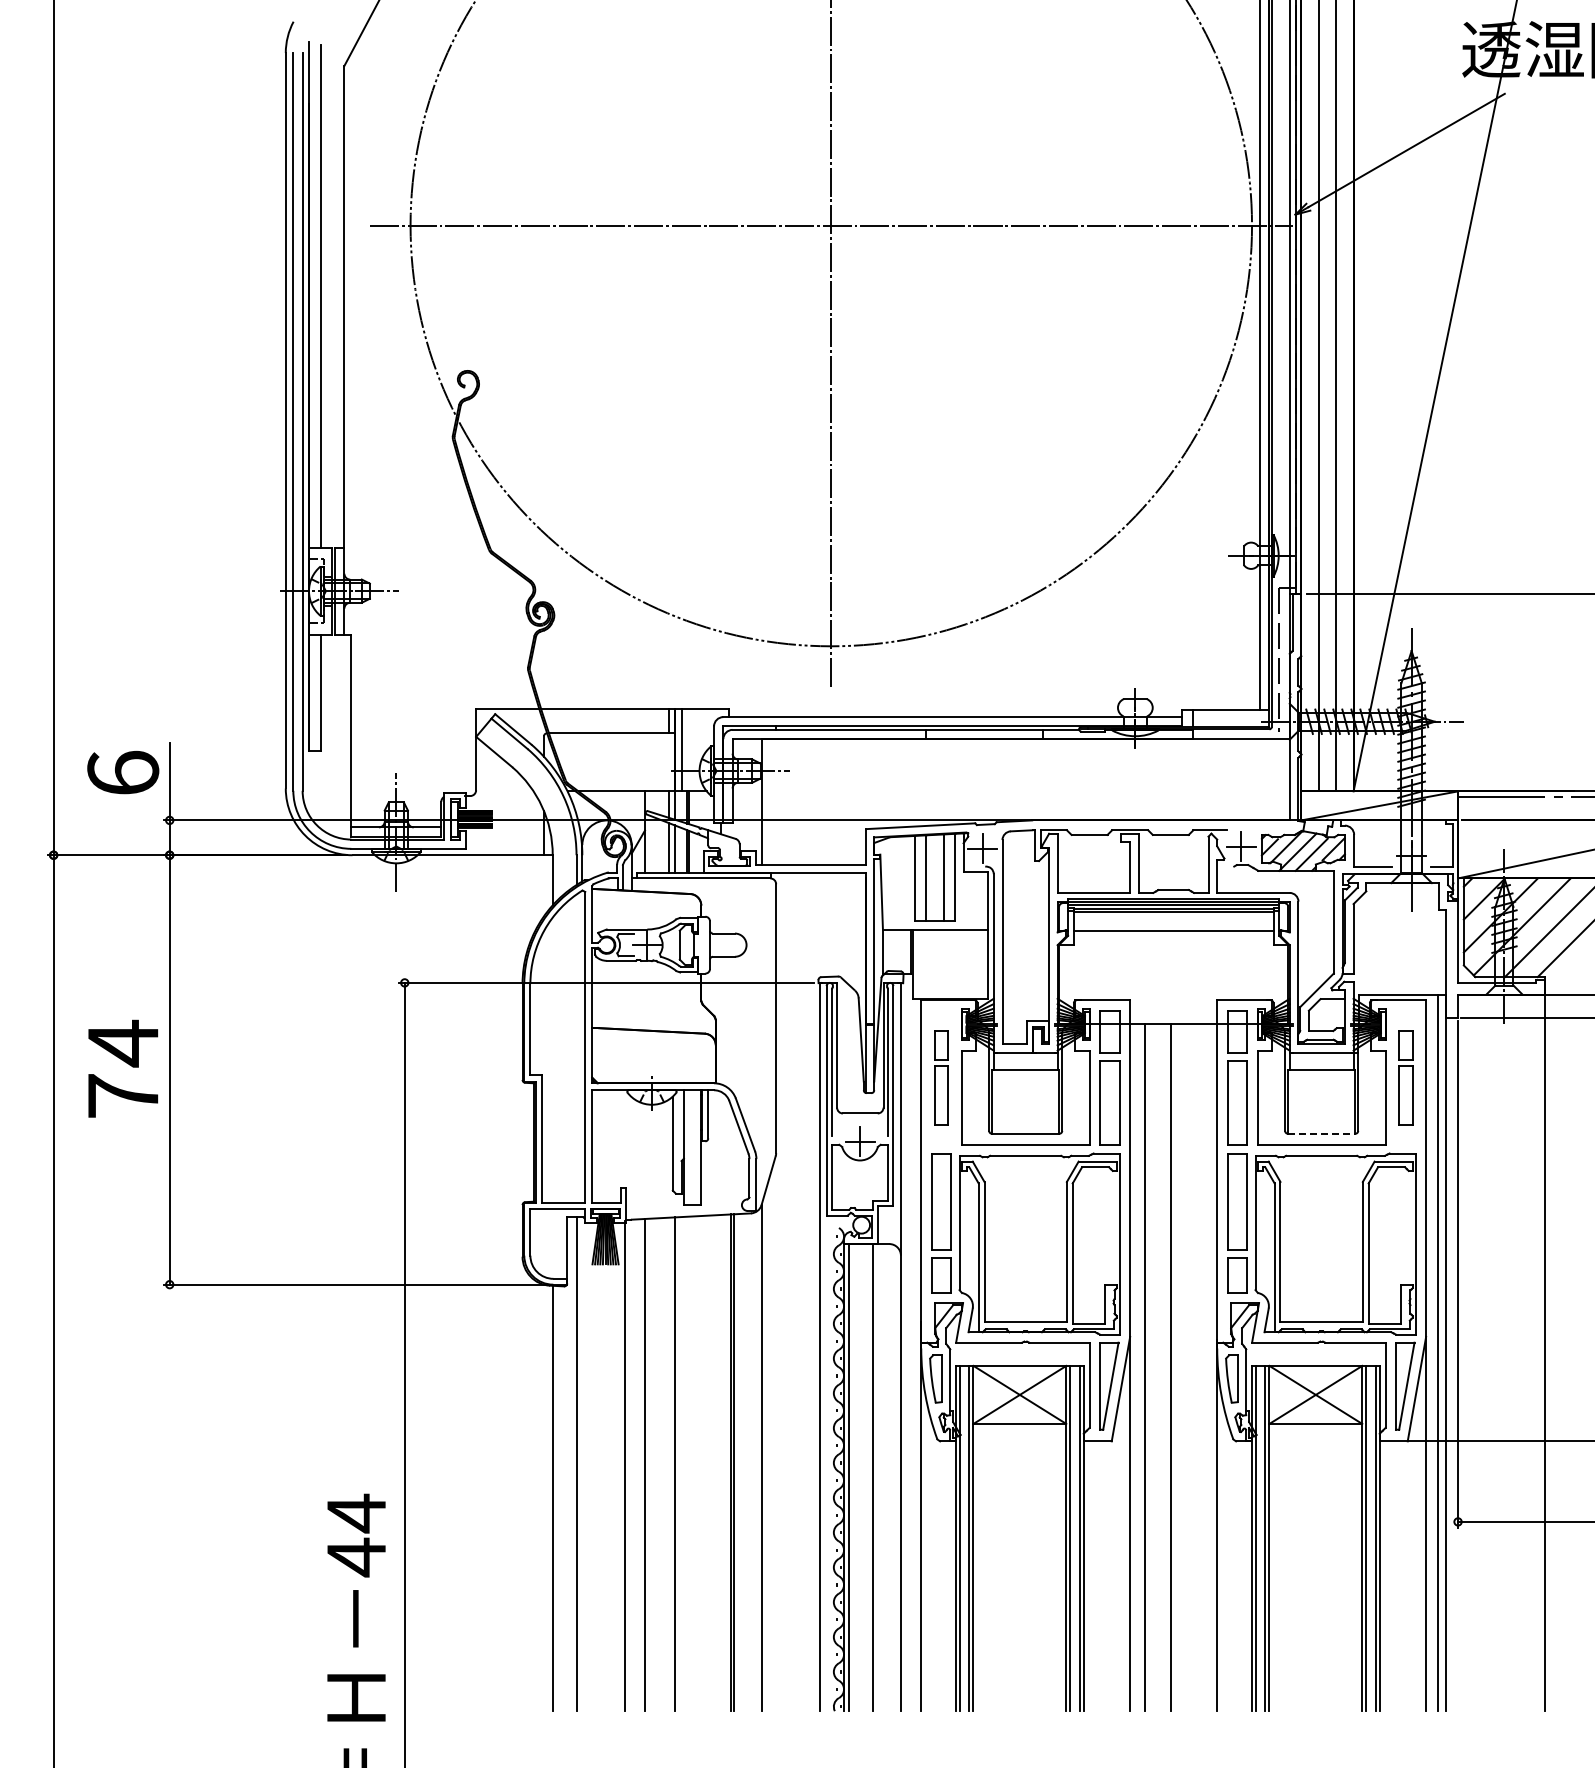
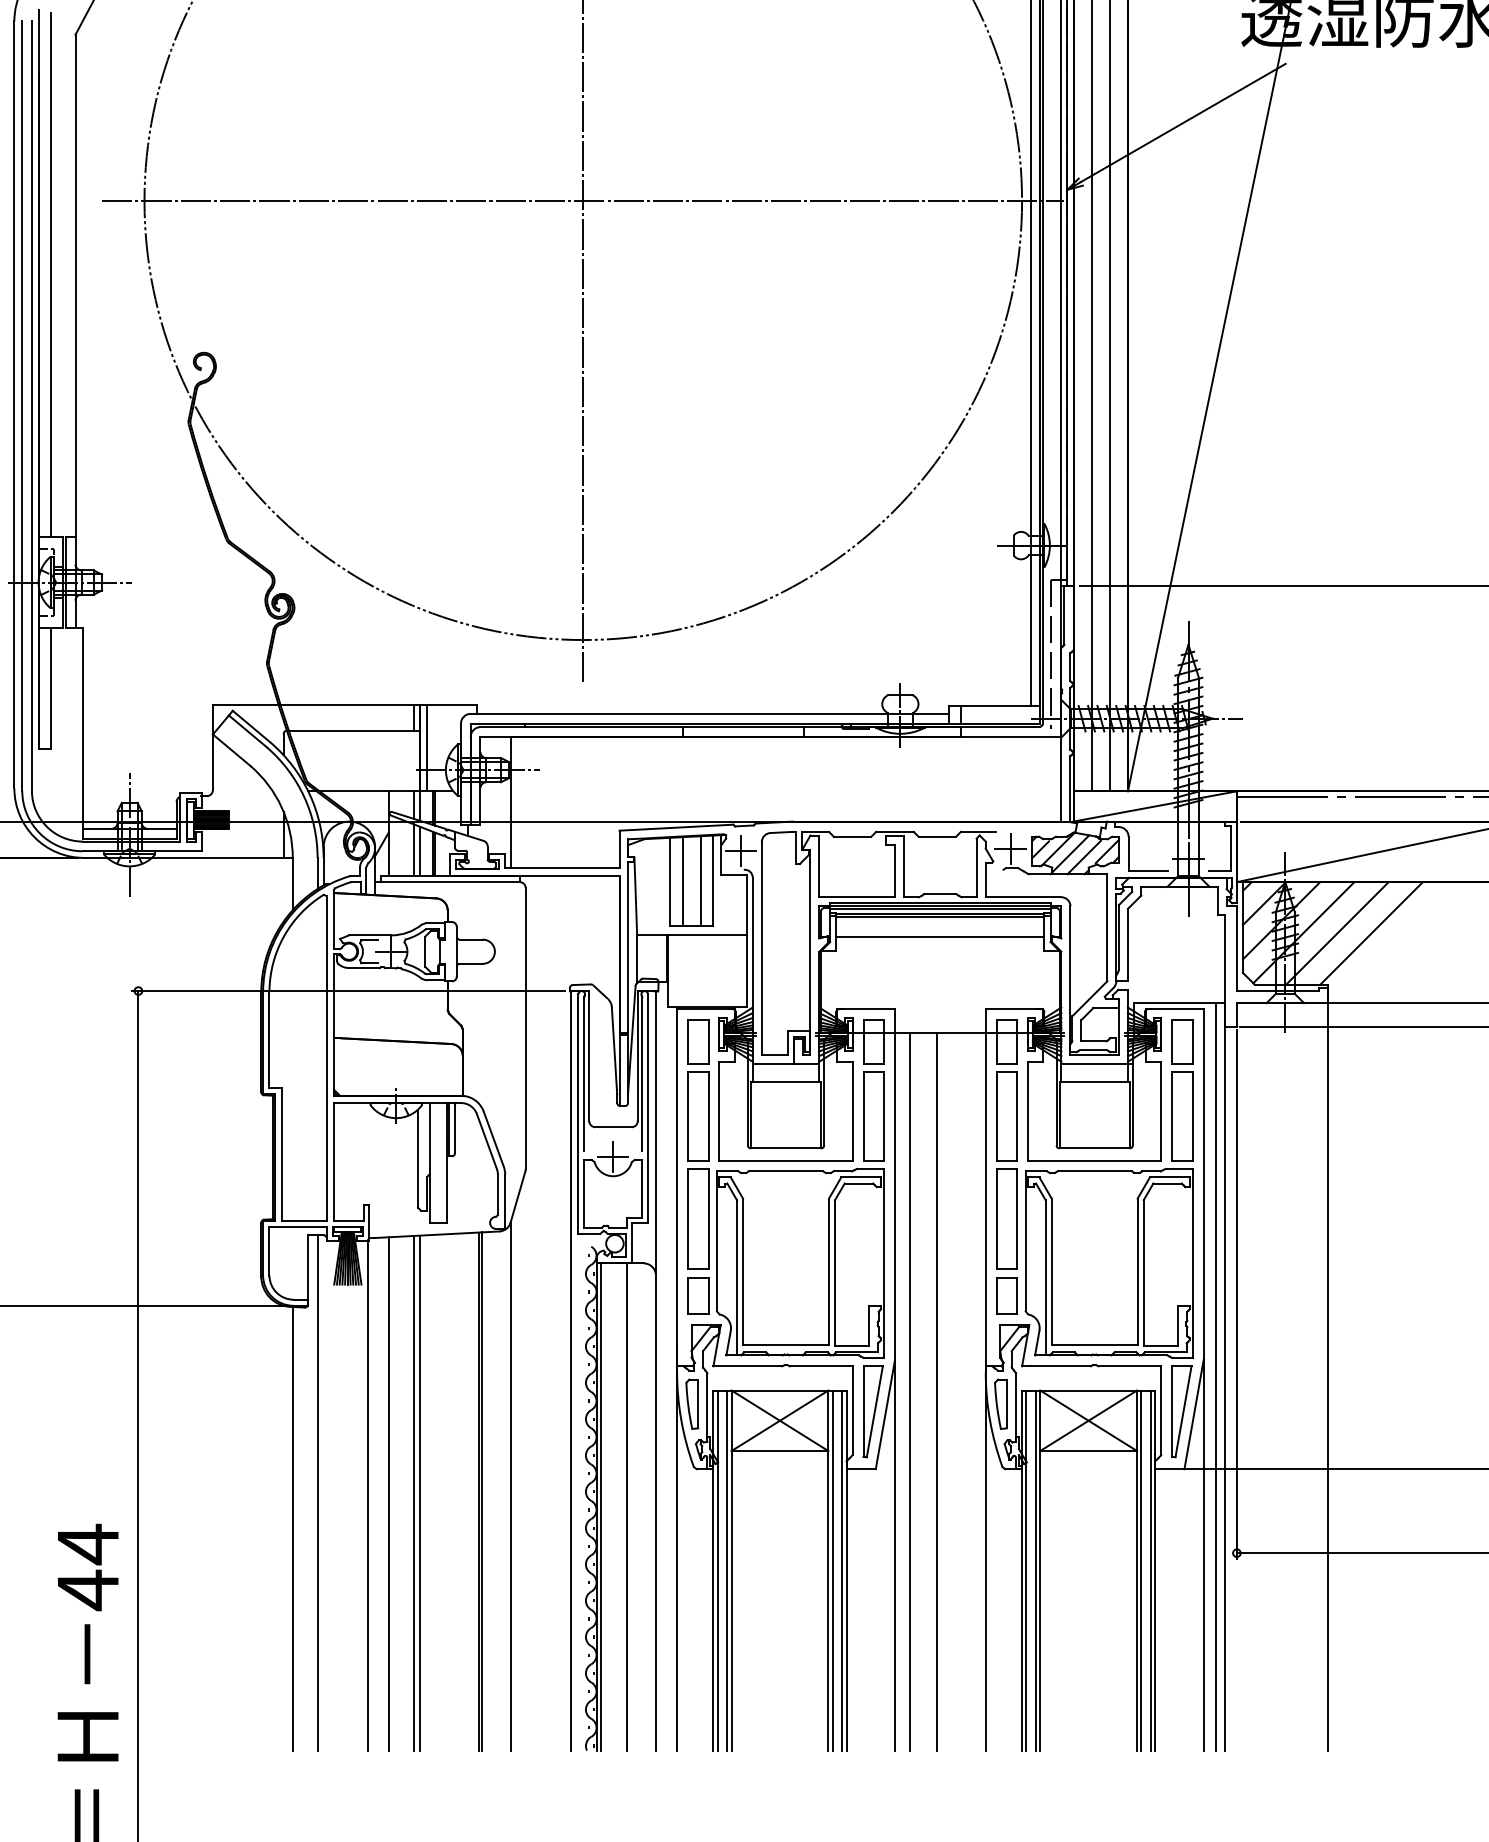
part: (941, 1077) -> (698, 1089), size x1.43
part: (1405, 1077) -> (1182, 1089), size x1.43
line: (1321, 1133) -> (1094, 1148), dashed -> solid
line: (668, 1464) -> (413, 1493), added

